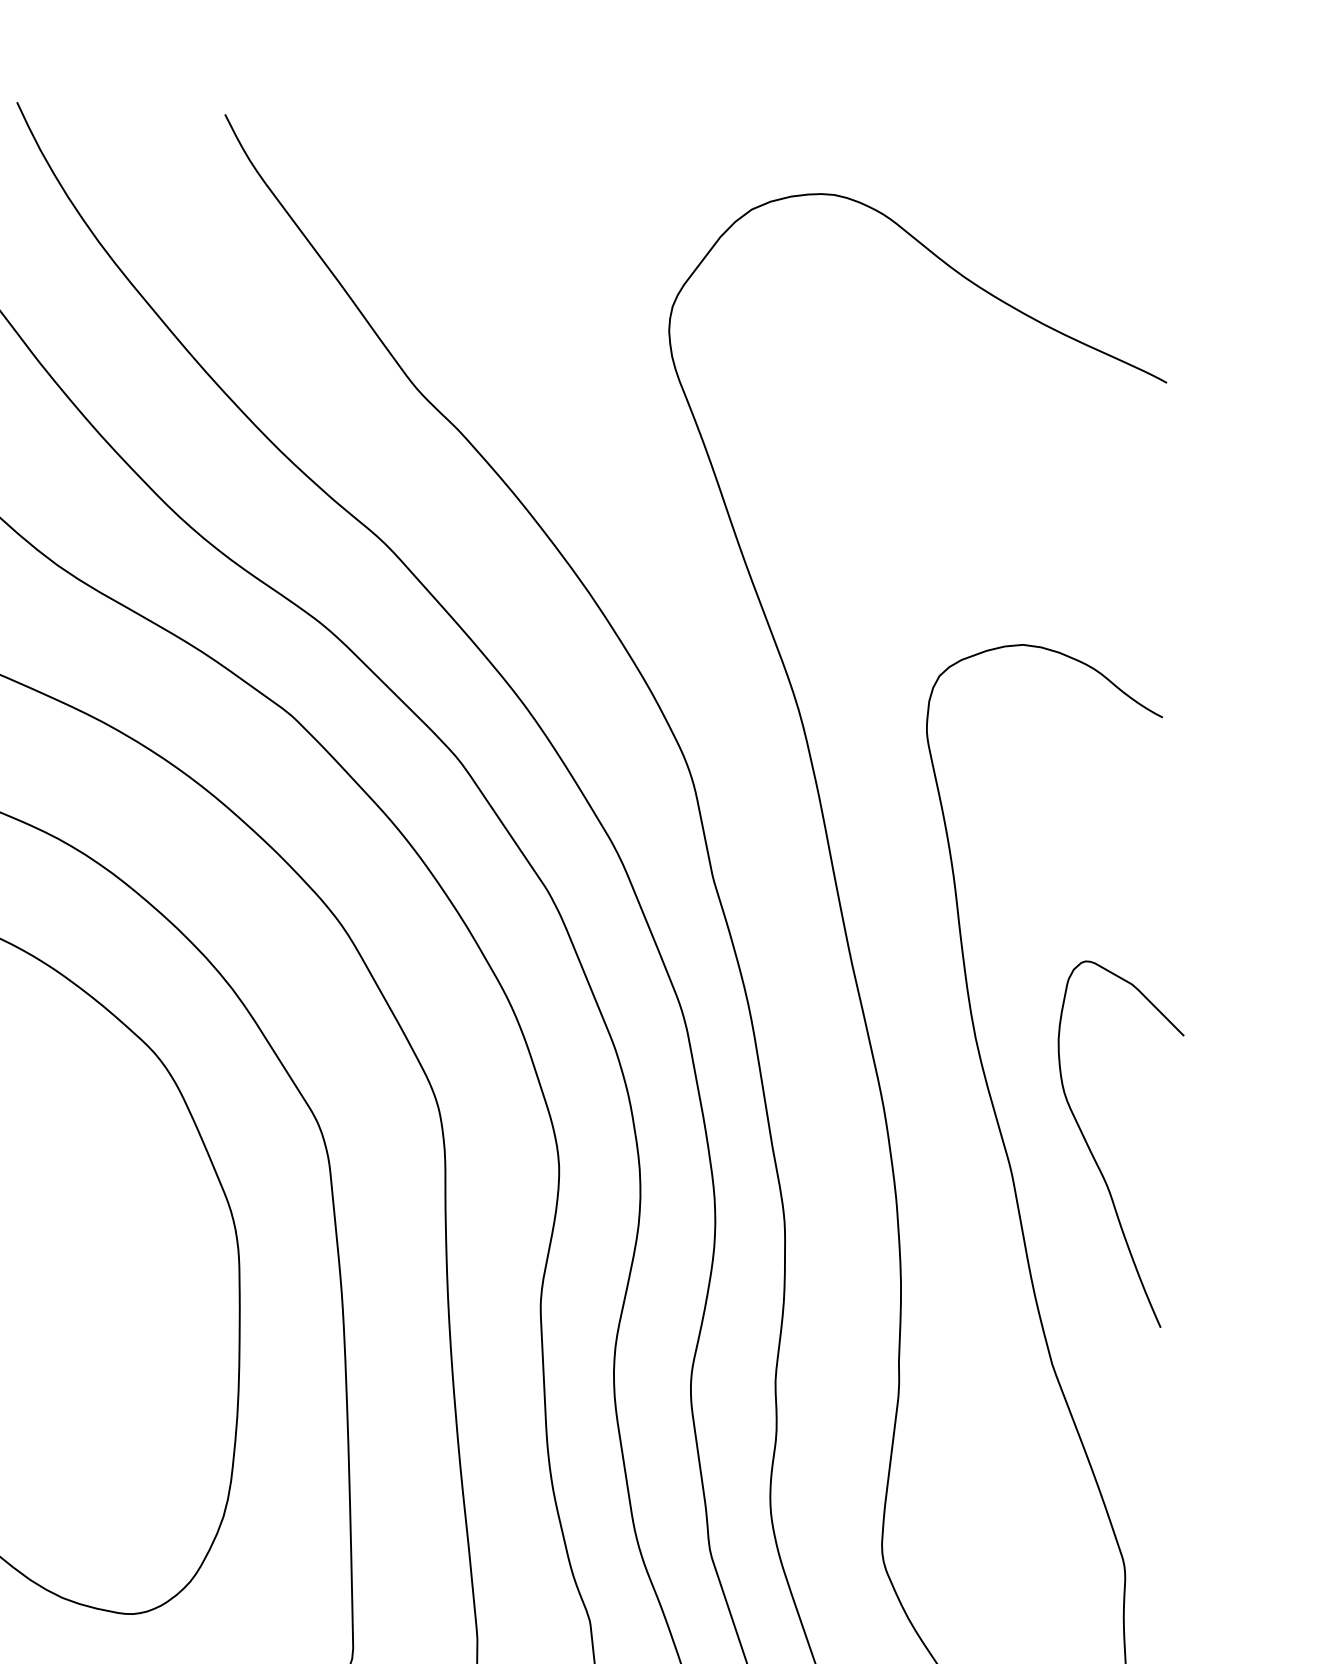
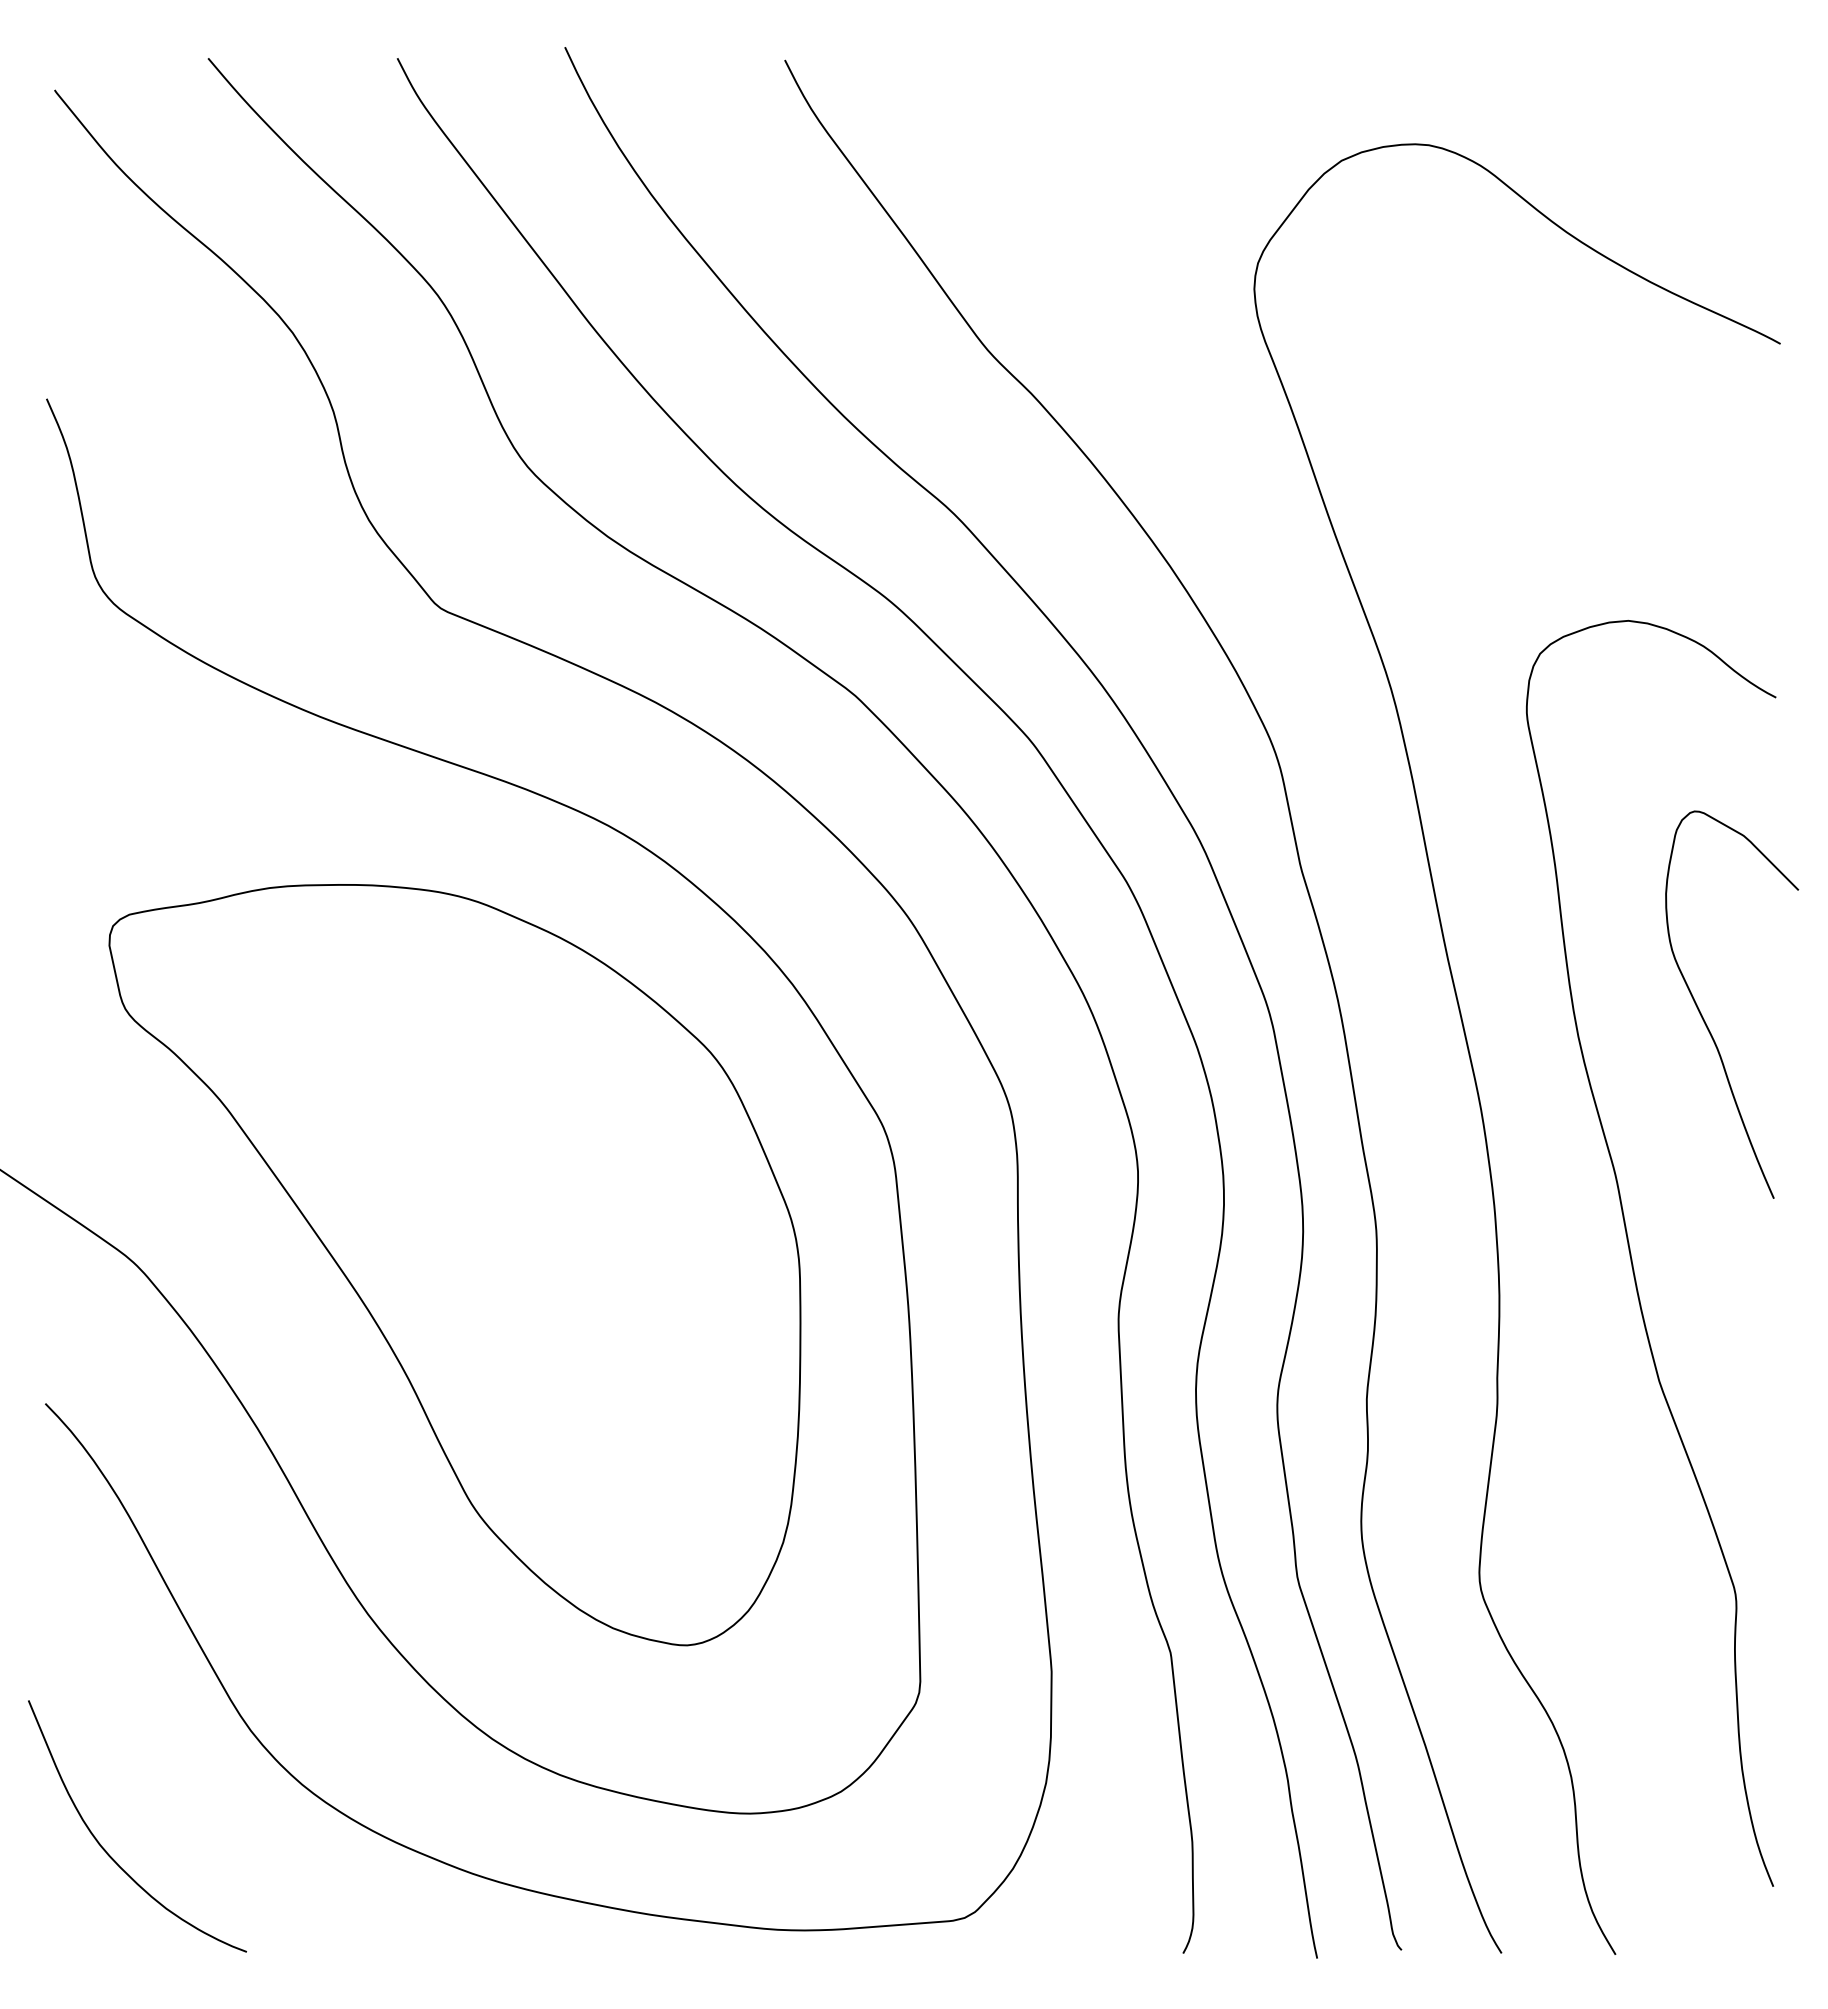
curve: (1095, 1158) -> (1704, 1019), moved

